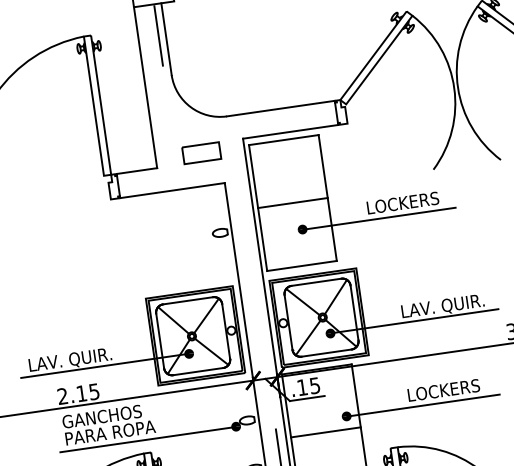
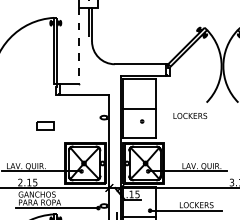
line: (146, 87) -> (79, 45), solid -> dashed
part: (201, 153) -> (45, 125), moved
line: (379, 218) -> (178, 121), removed

